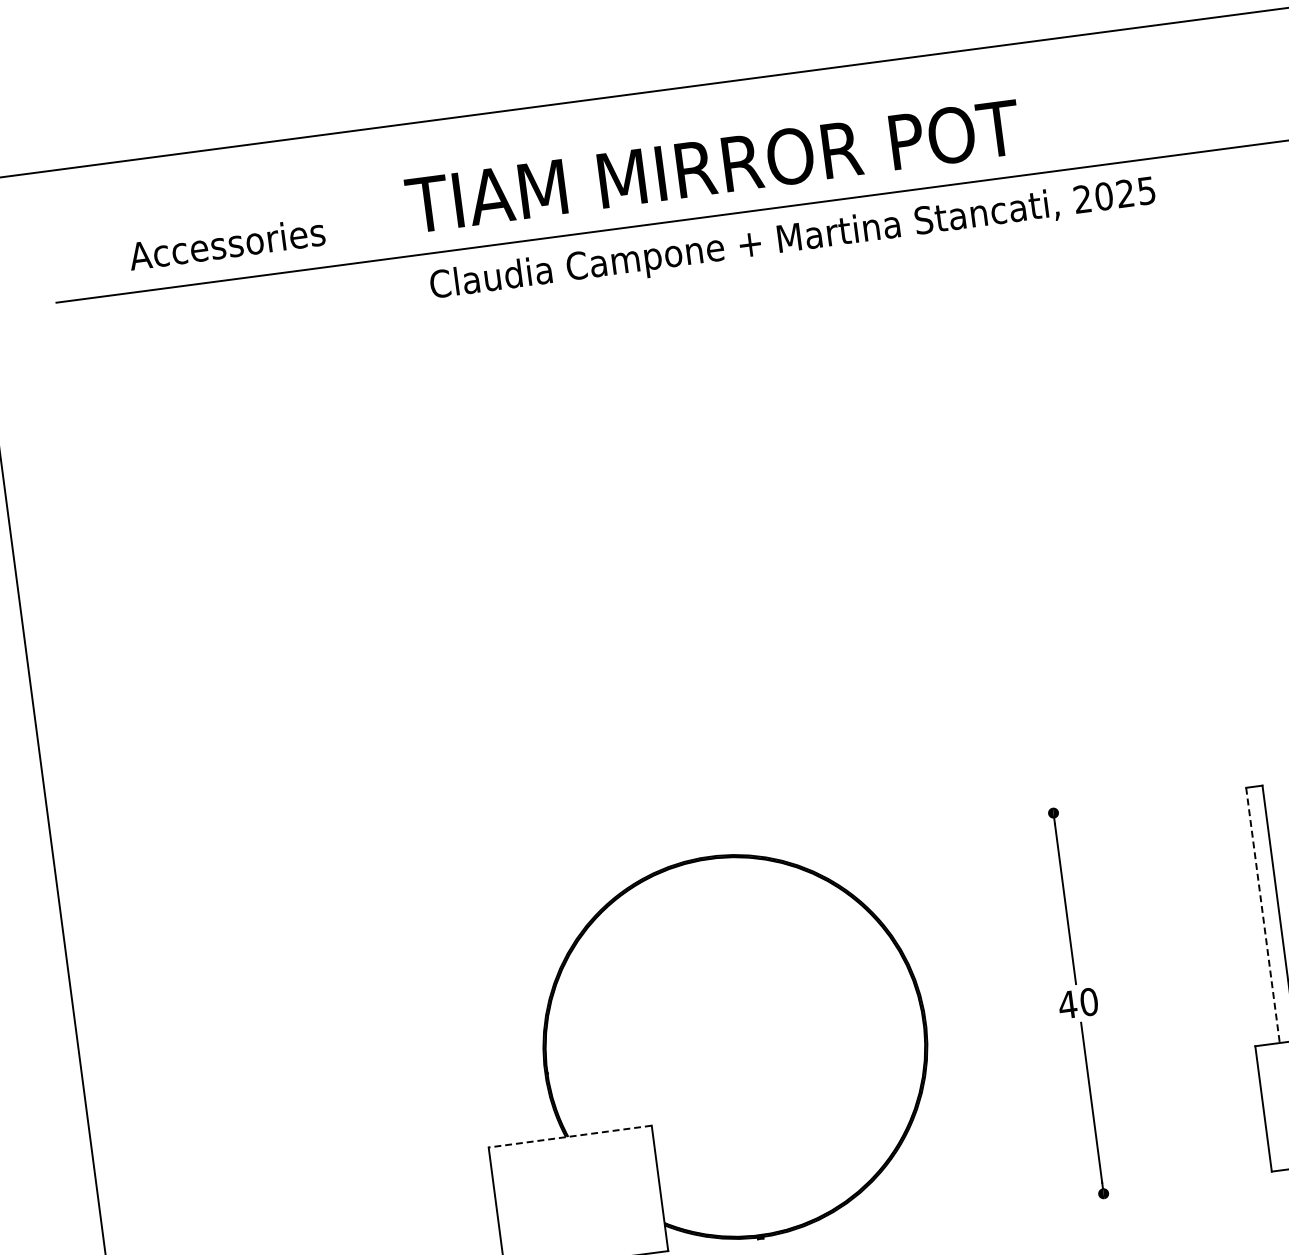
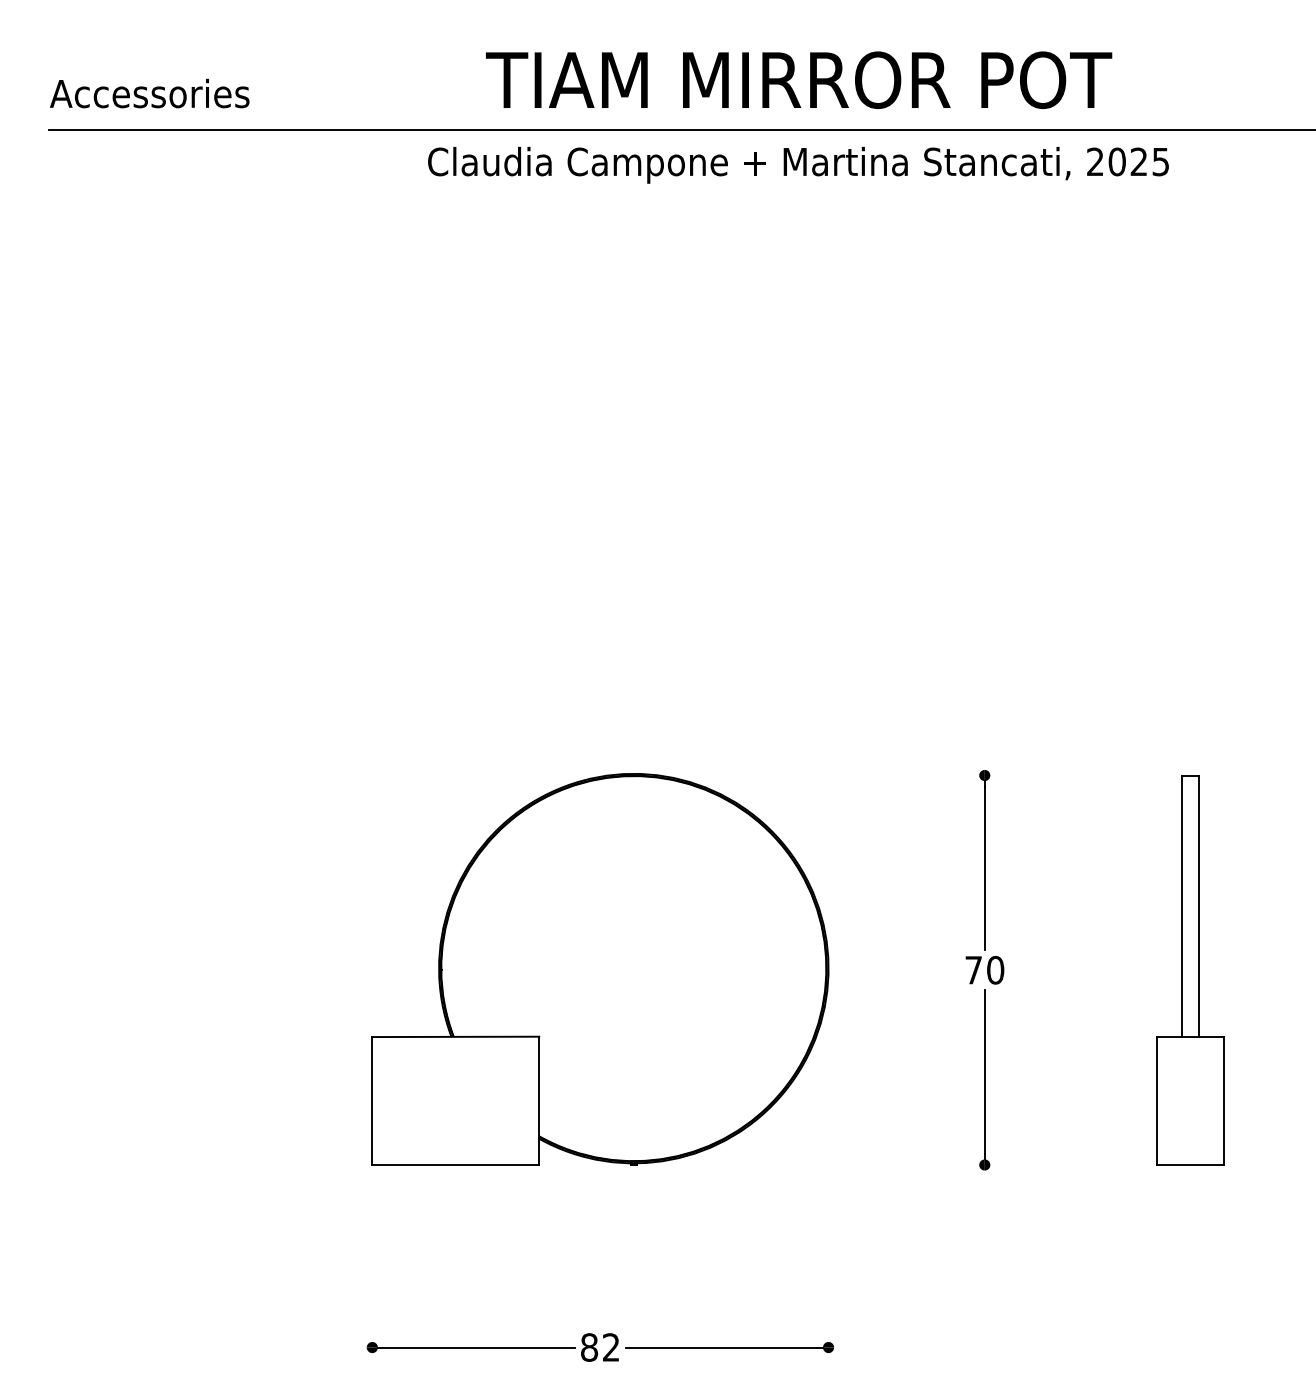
text: (713, 165) -> (799, 79), moved
text: (226, 243) -> (149, 93), moved
line: (1262, 915) -> (1181, 906), dashed -> solid
text: (1067, 1005) -> (973, 970), 40 -> 70
line: (569, 1136) -> (455, 1036), dashed -> solid

